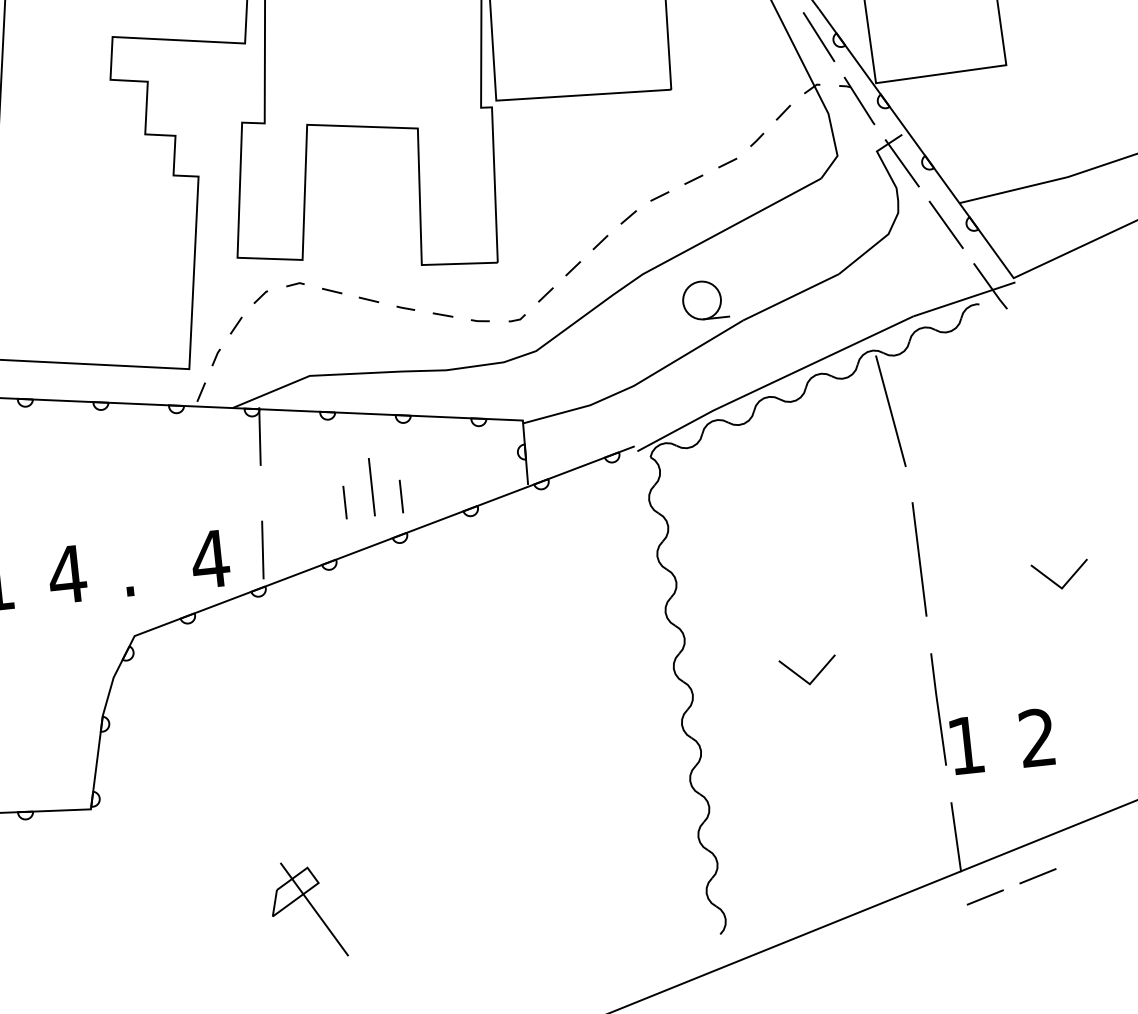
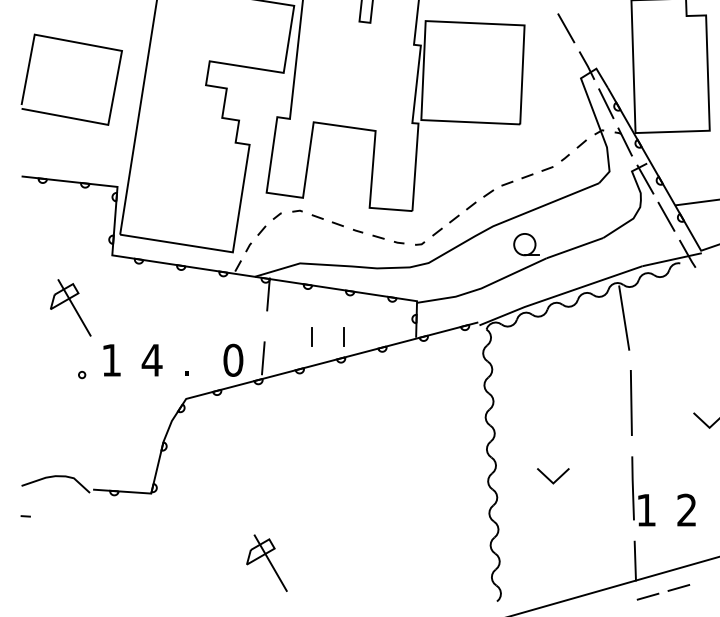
line: (372, 487) -> (328, 329), removed
text: (208, 557) -> (232, 359), 4 -> 0
line: (804, 677) -> (550, 479), moved

